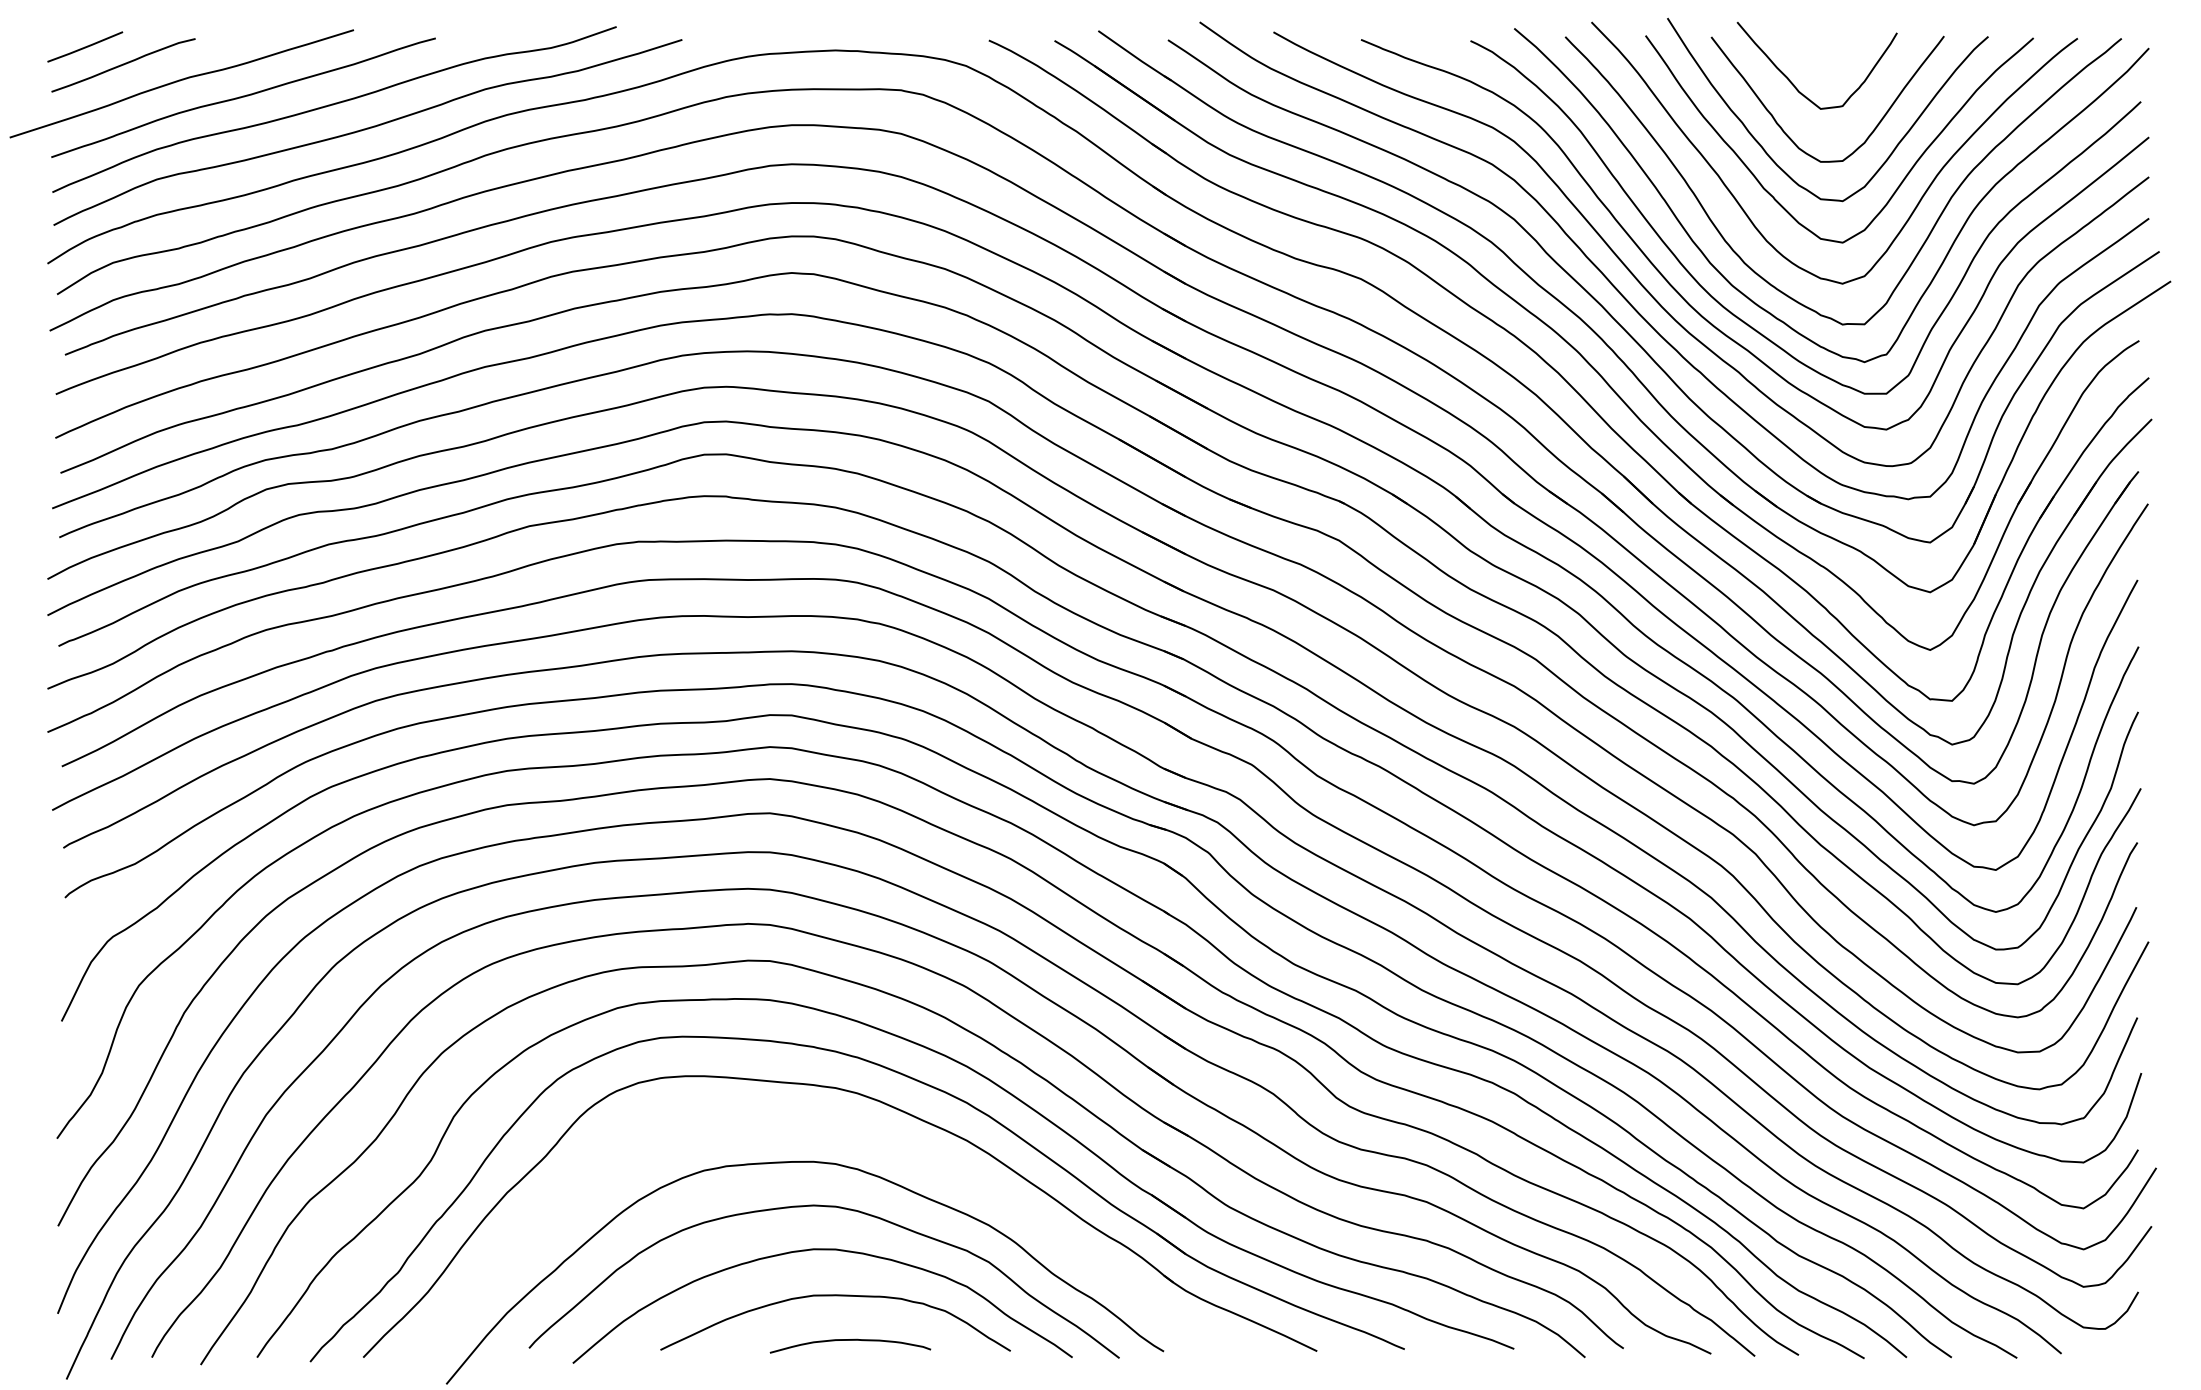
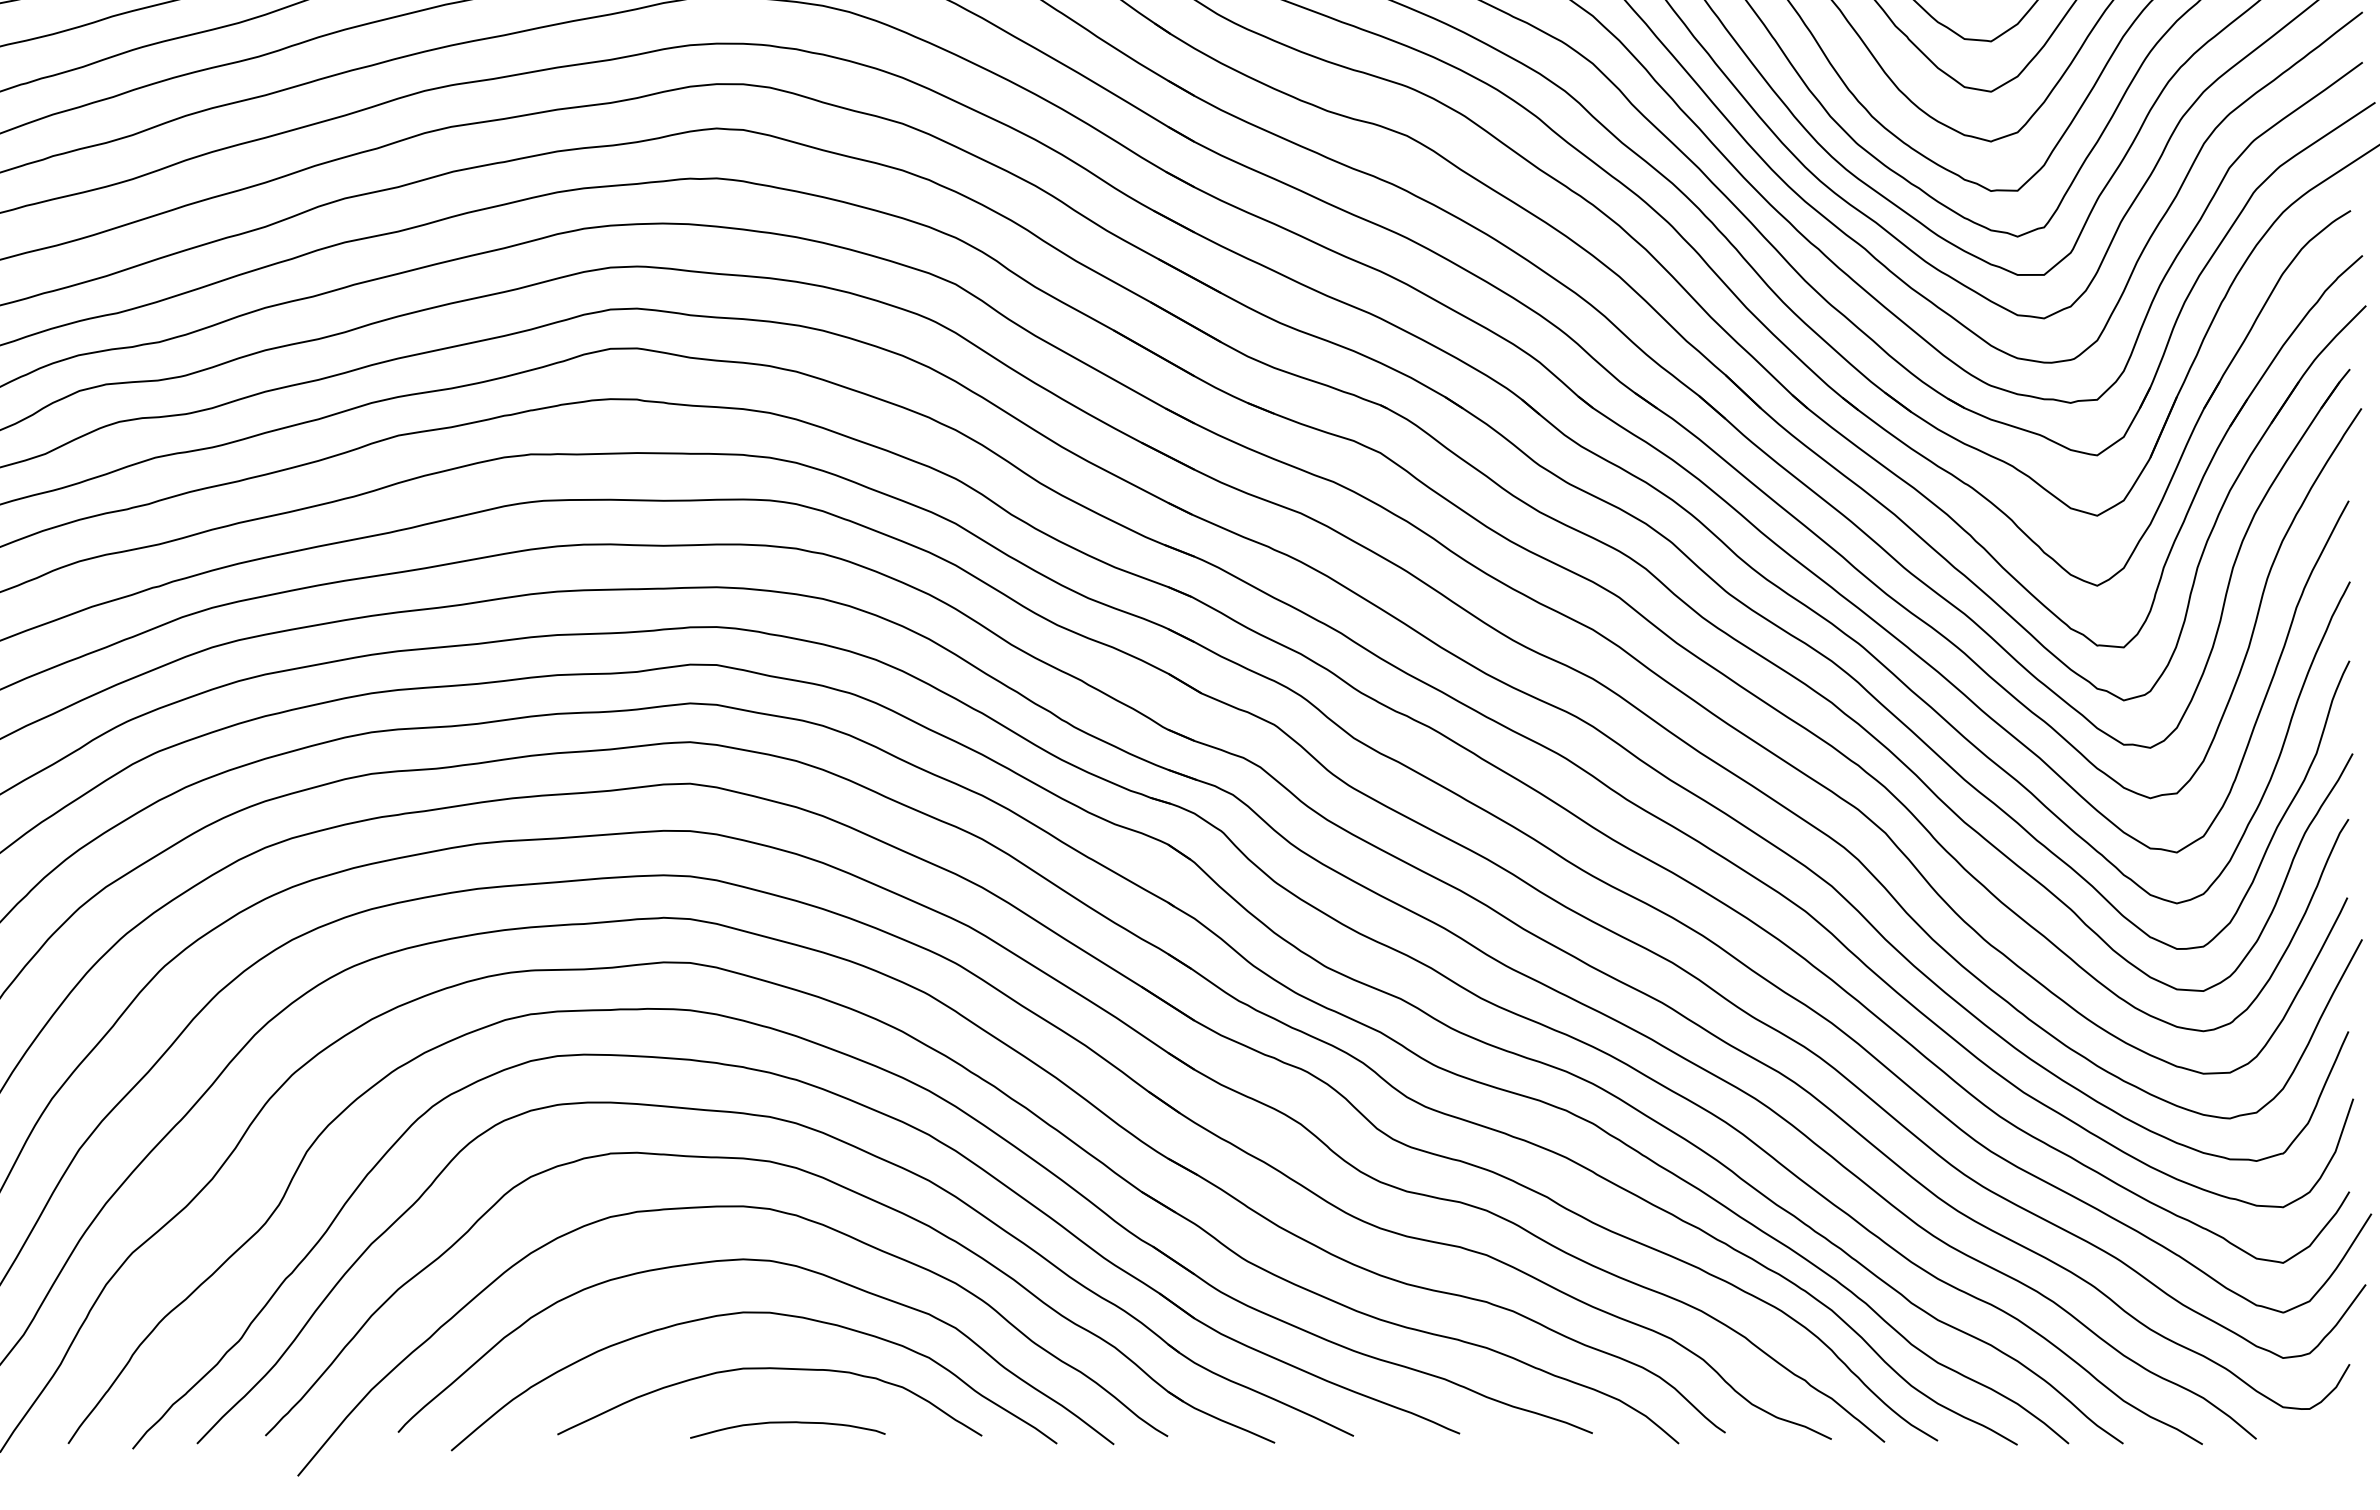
part: (876, 1138) -> (819, 1178), added

